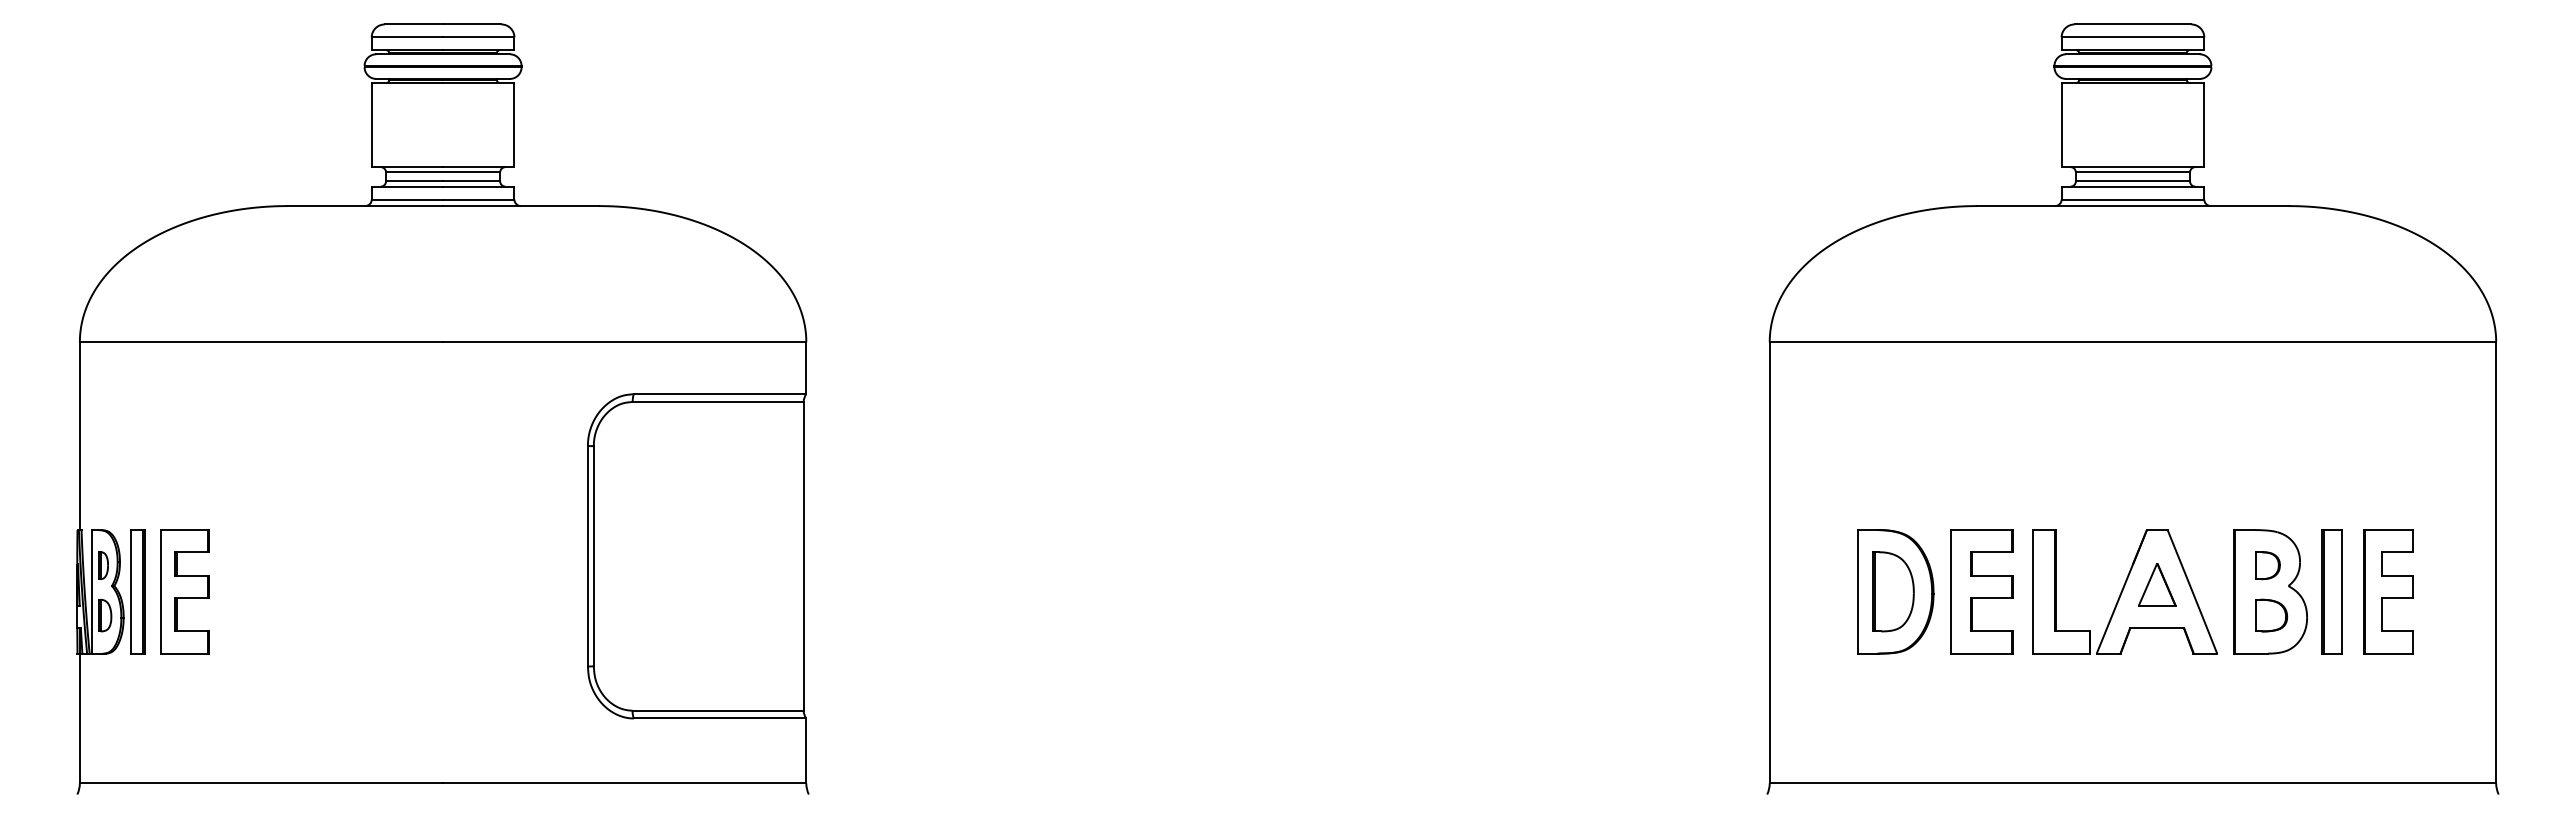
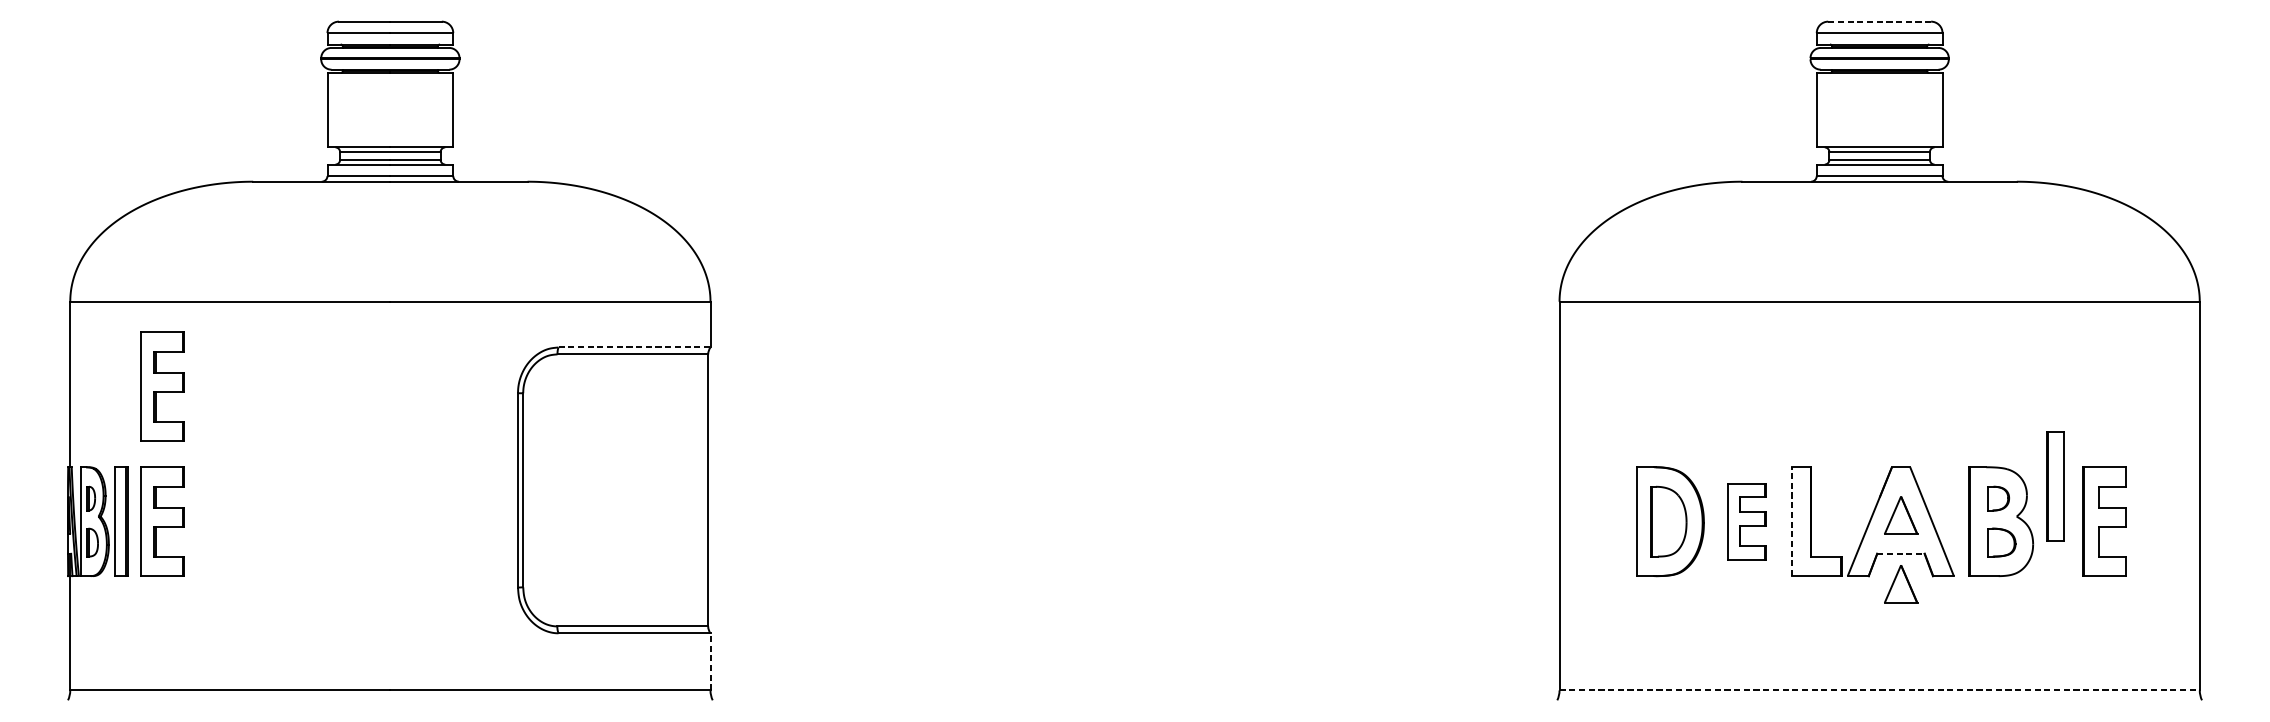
line: (2133, 24) -> (1880, 21), solid -> dashed
line: (720, 394) -> (634, 347), solid -> dashed
part: (184, 438) -> (162, 386), added
part: (1981, 591) -> (1746, 521), size x0.7
line: (2033, 591) -> (1792, 521), solid -> dashed
part: (2331, 591) -> (2054, 486), moved
line: (2157, 628) -> (1901, 554), solid -> dashed
part: (2157, 662) -> (1901, 583), added
line: (806, 750) -> (710, 661), solid -> dashed
line: (2133, 783) -> (1880, 690), solid -> dashed

